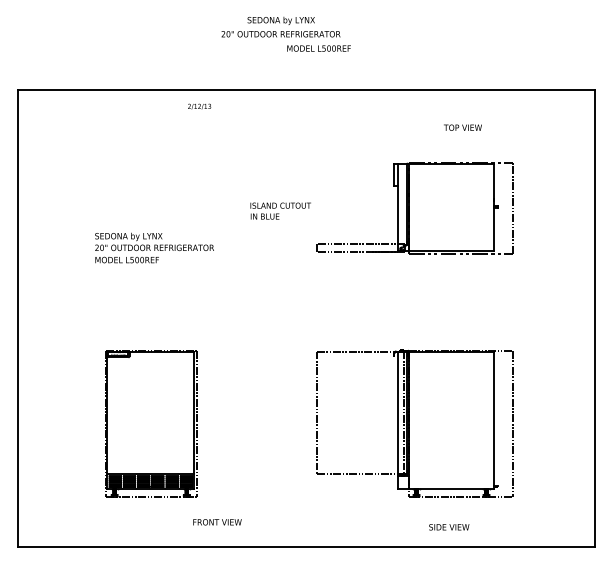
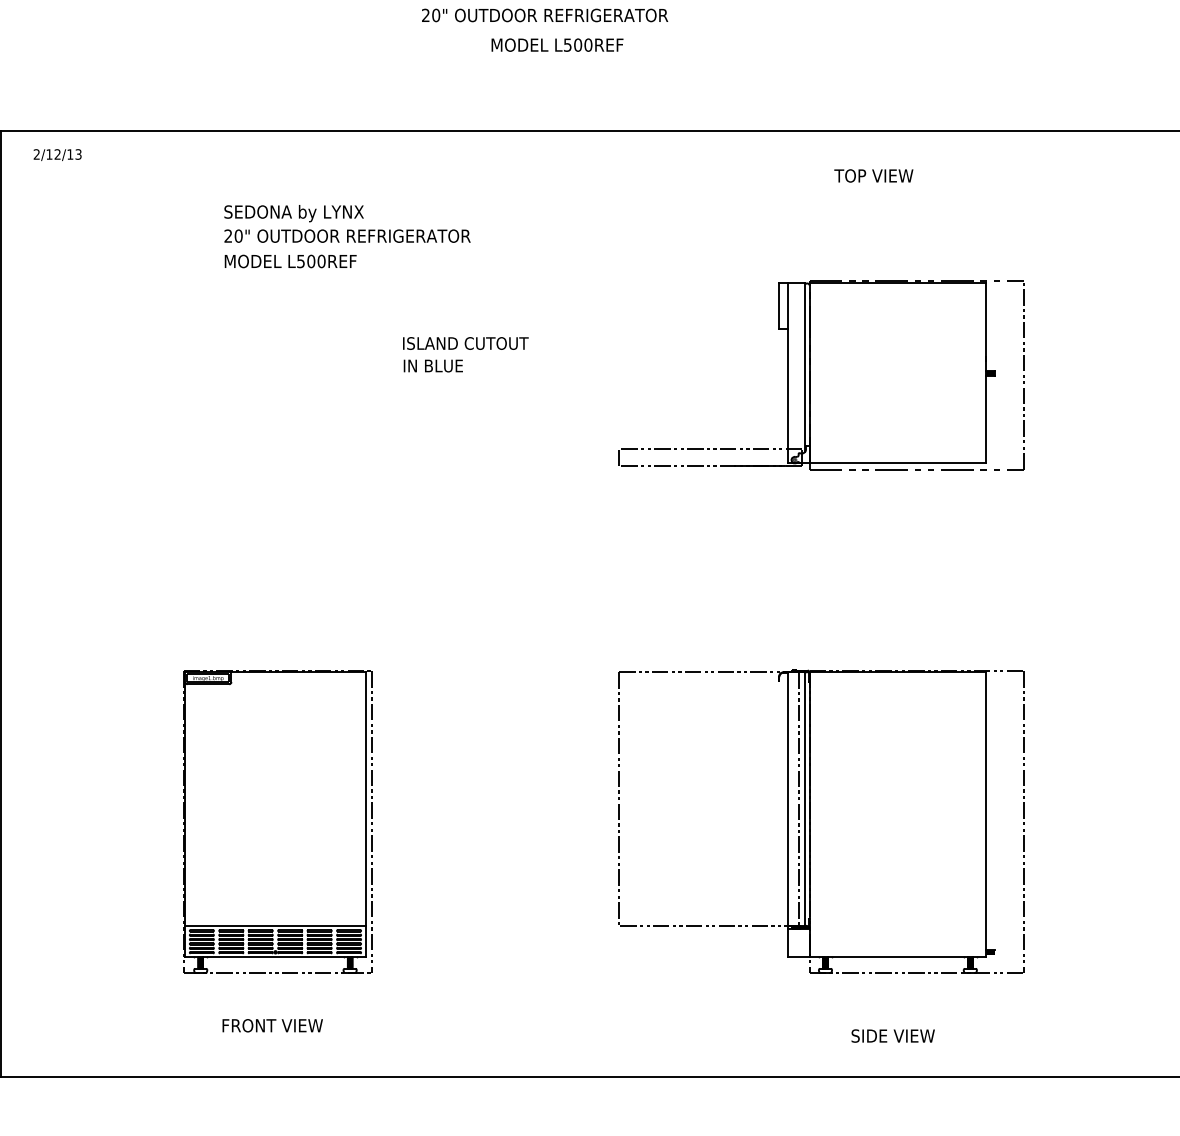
text: (318, 48) -> (556, 45), moved
text: (199, 106) -> (57, 154), moved
text: (462, 127) -> (872, 175), moved
text: (280, 210) -> (465, 353), moved
text: (154, 247) -> (347, 235), moved
text: (217, 522) -> (272, 1026), moved

